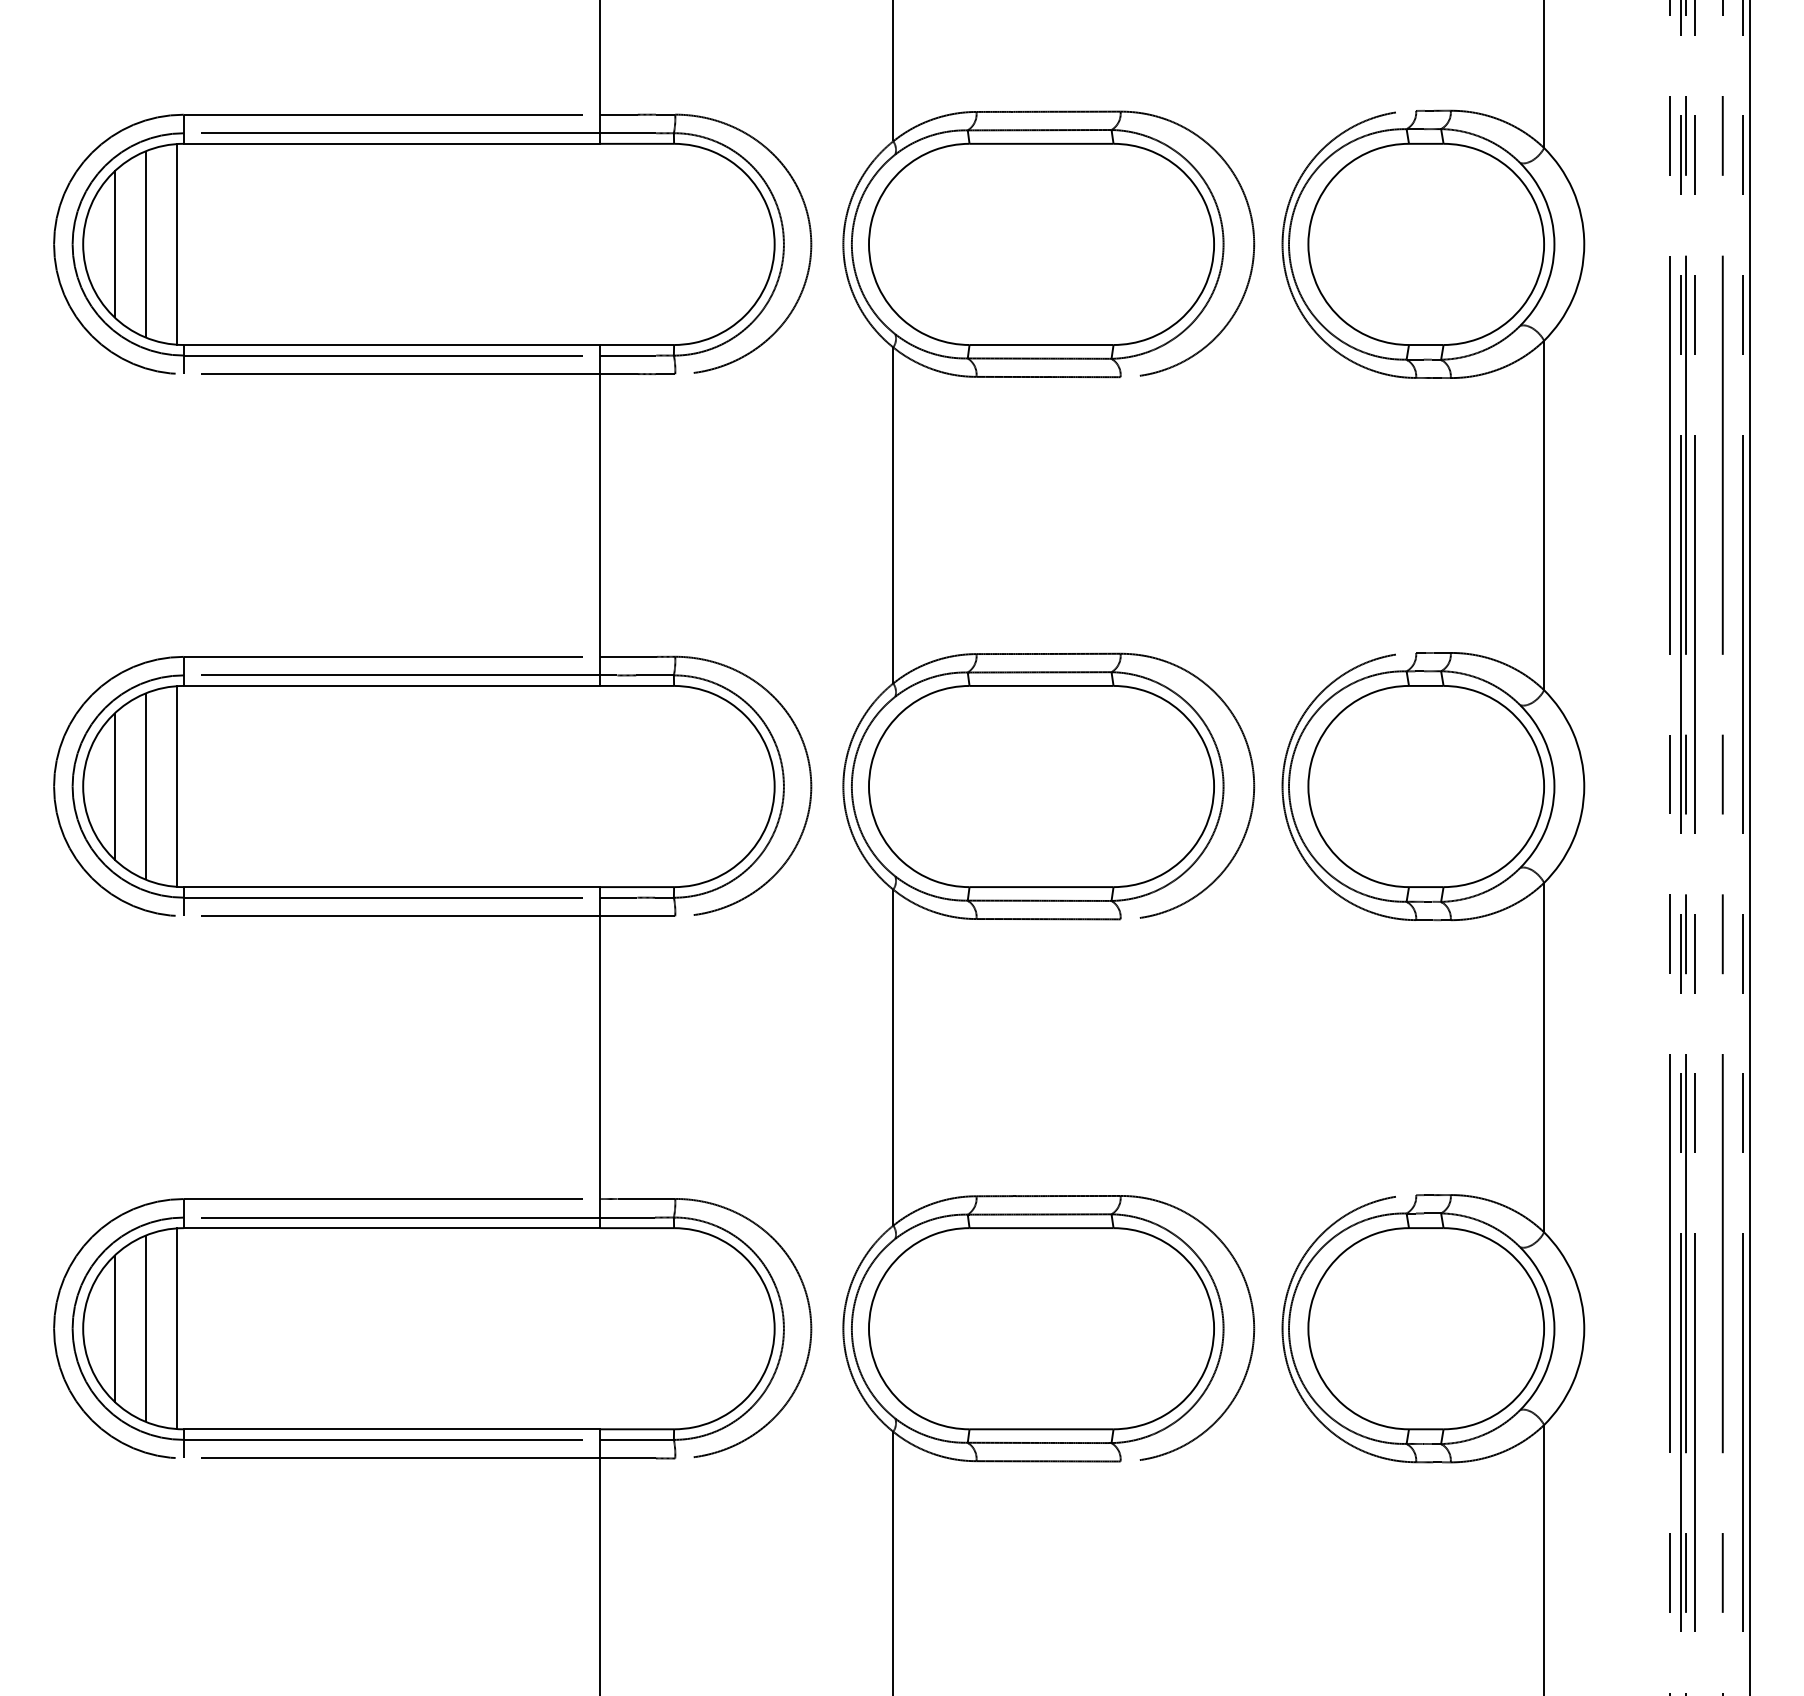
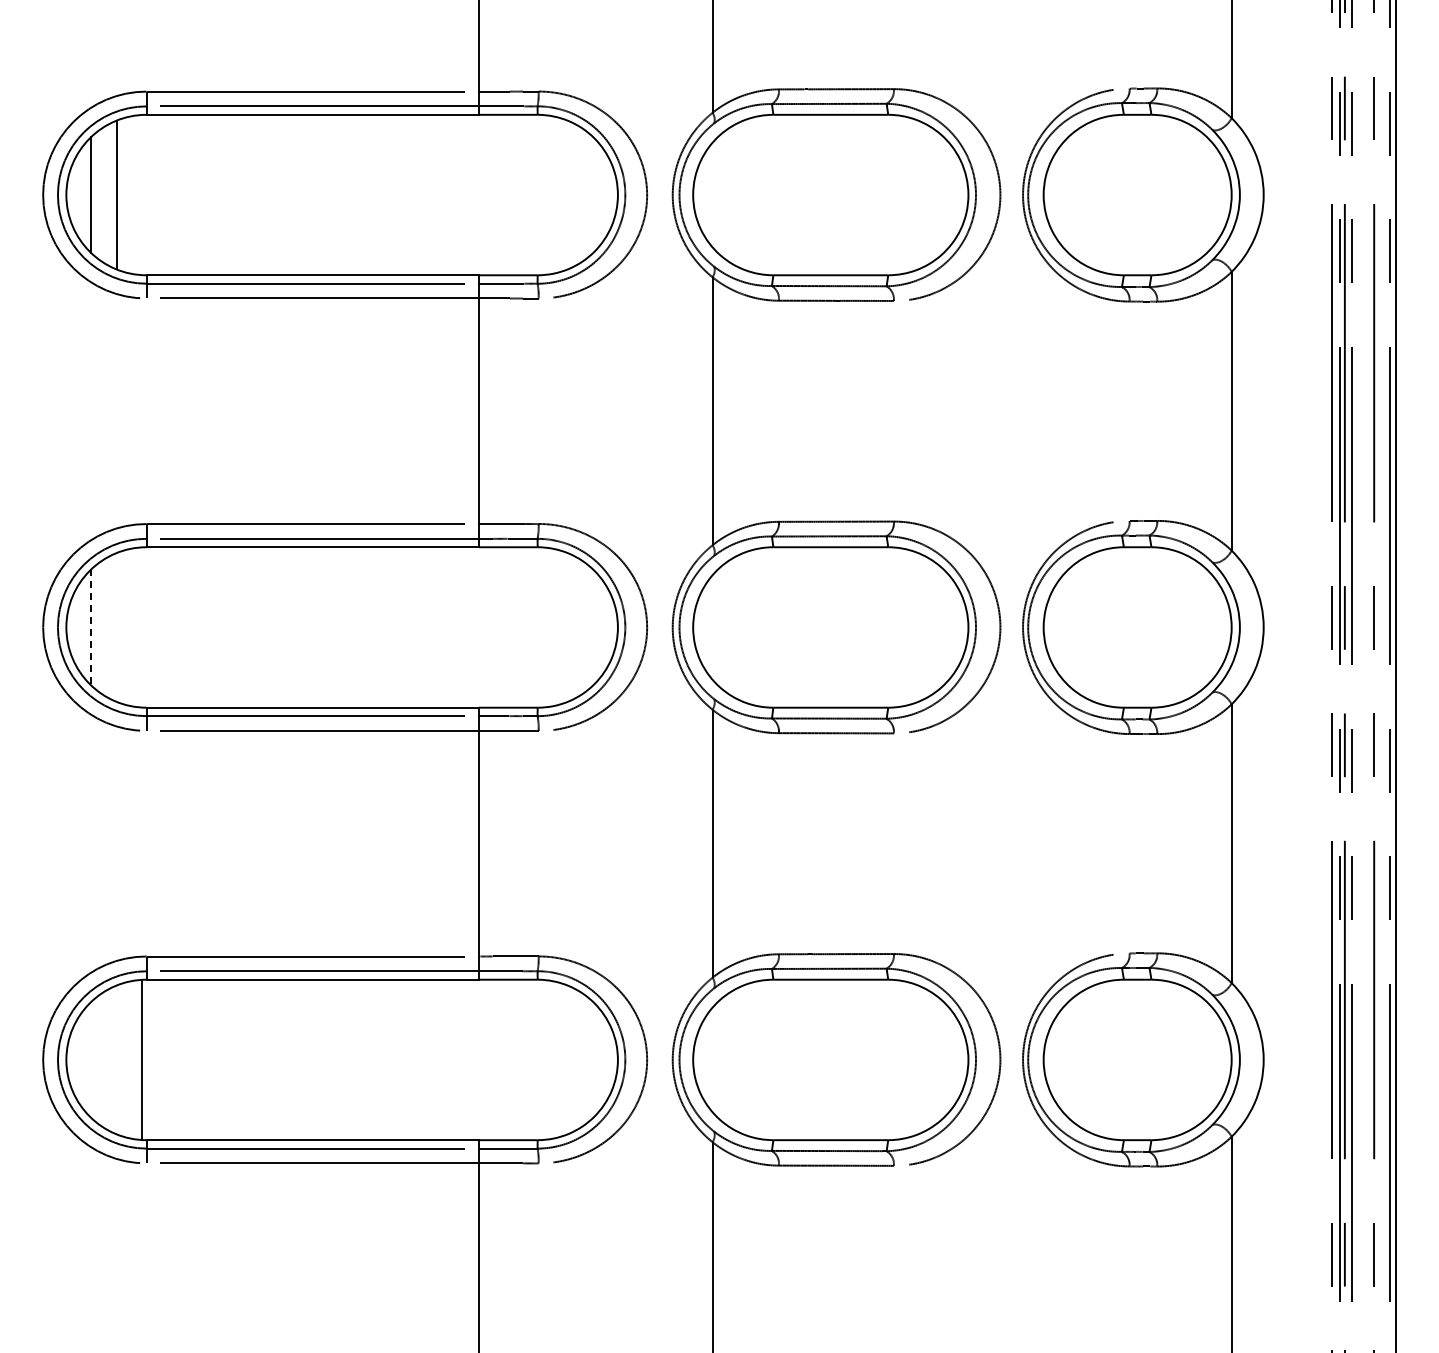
line: (177, 243) -> (141, 194), removed
line: (146, 786) -> (116, 627), removed
line: (177, 786) -> (141, 627), removed
line: (114, 787) -> (91, 628), solid -> dashed
line: (114, 1328) -> (91, 1059), removed
line: (146, 1328) -> (116, 1059), removed

